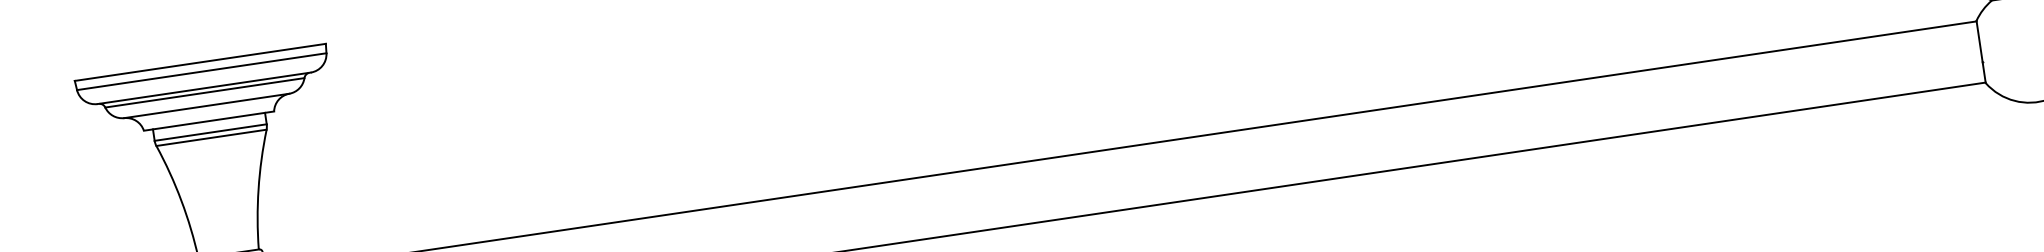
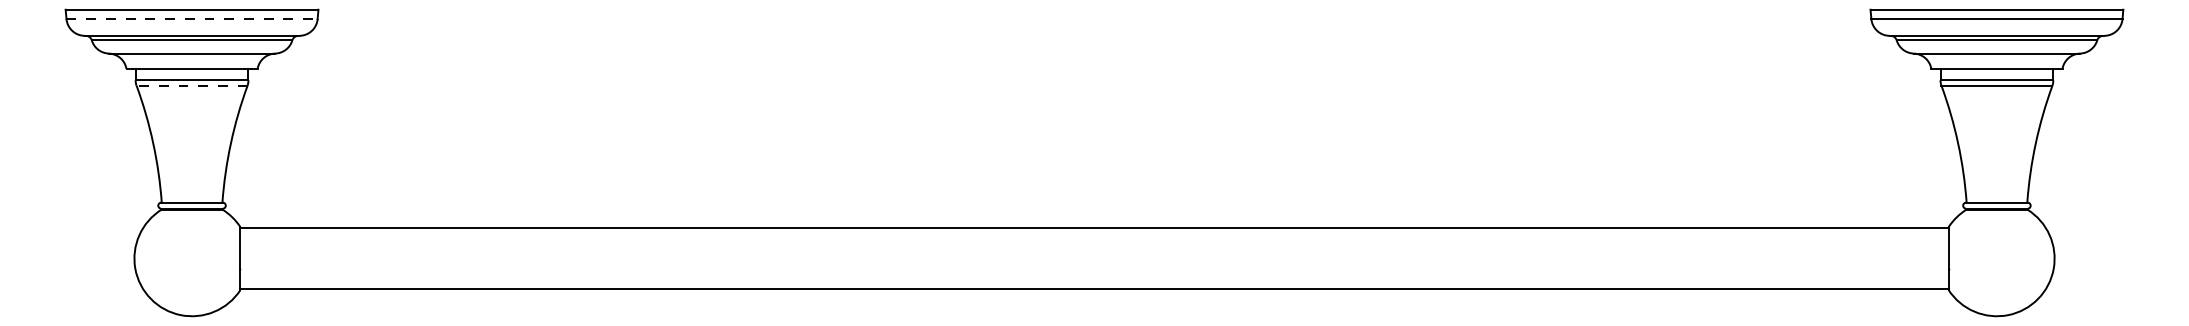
line: (202, 72) -> (192, 19), solid -> dashed
line: (210, 137) -> (191, 85), solid -> dashed

